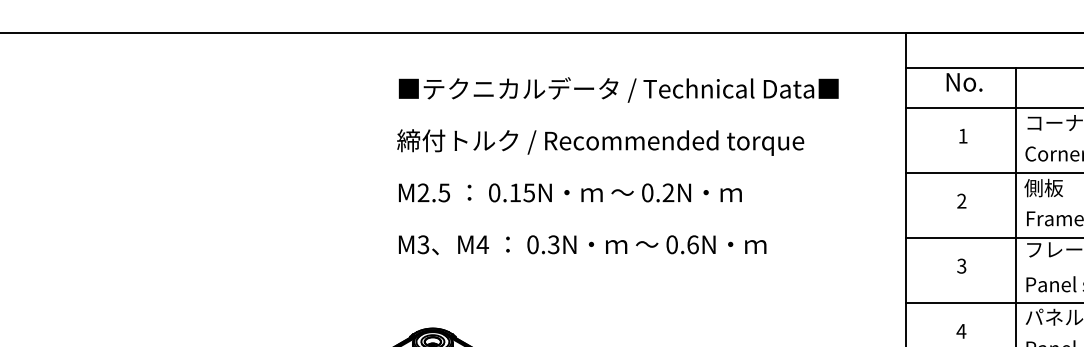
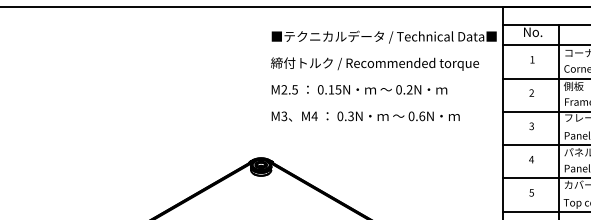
text: (617, 164) -> (383, 75), moved

